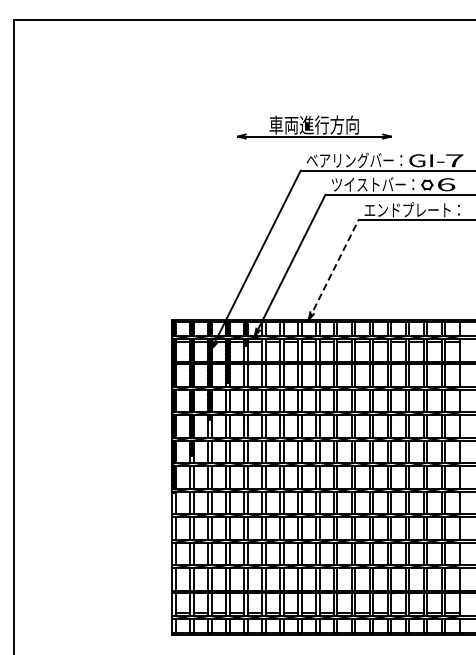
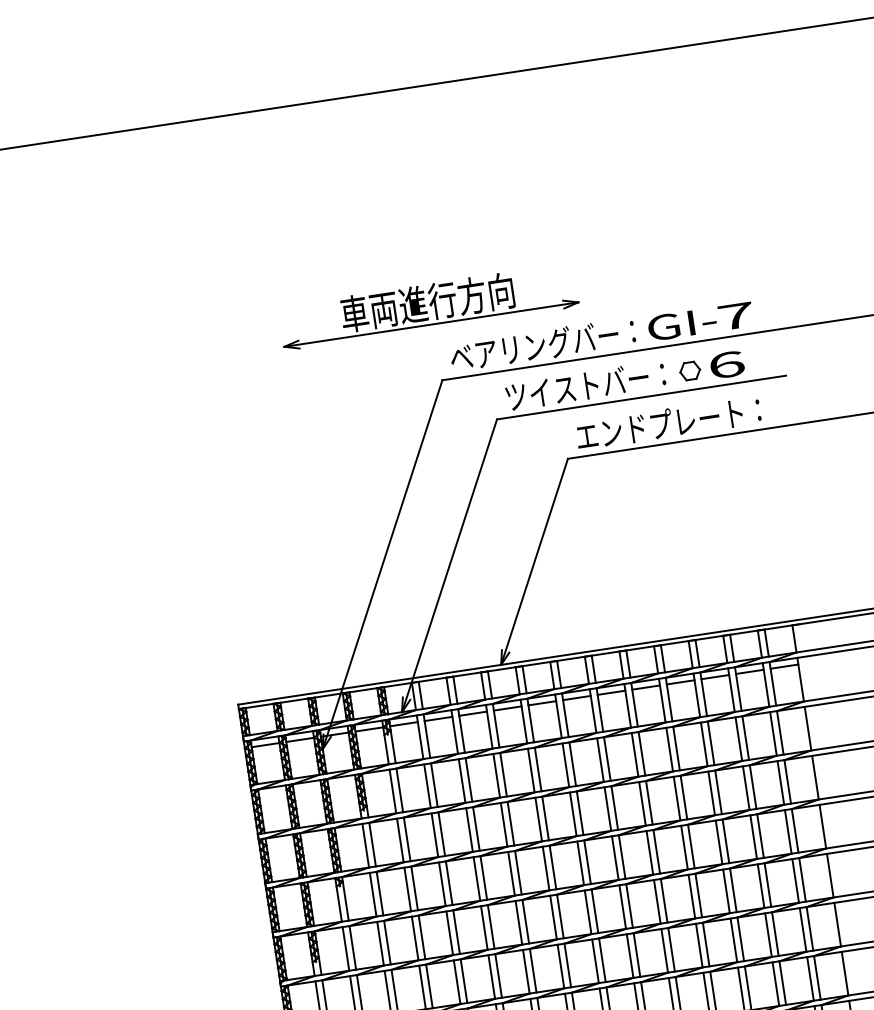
part: (314, 127) -> (428, 307), moved
line: (333, 269) -> (534, 560), dashed -> solid

